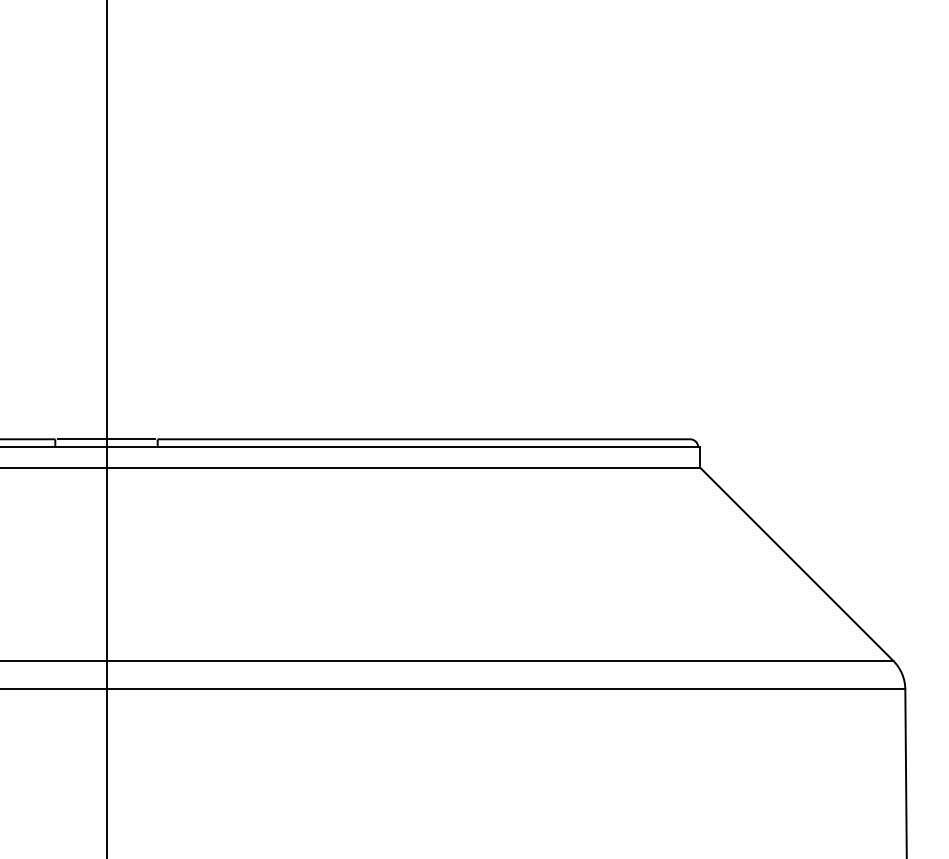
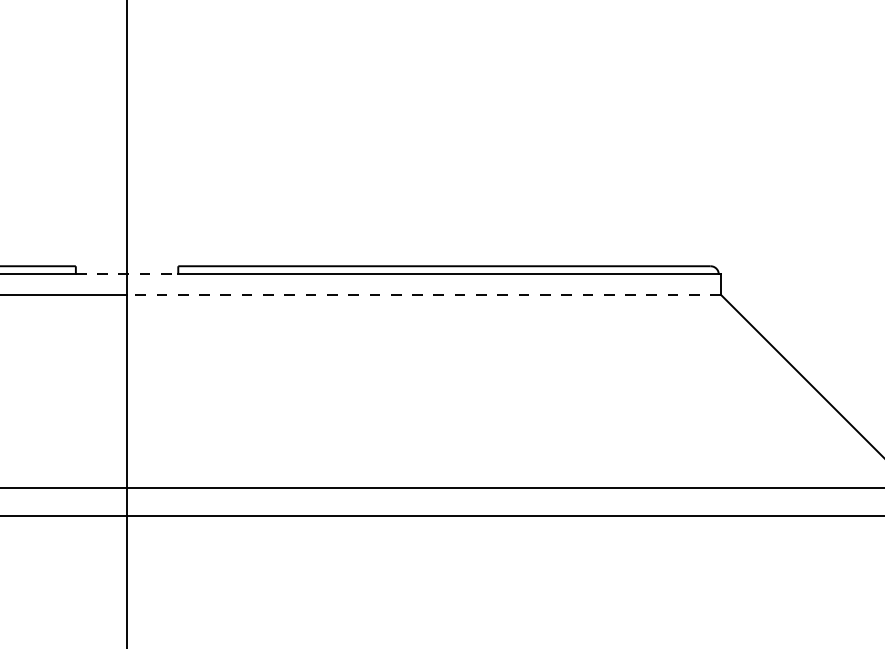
line: (105, 439) -> (126, 266), removed
line: (106, 447) -> (127, 274), solid -> dashed
line: (403, 467) -> (424, 294), solid -> dashed

